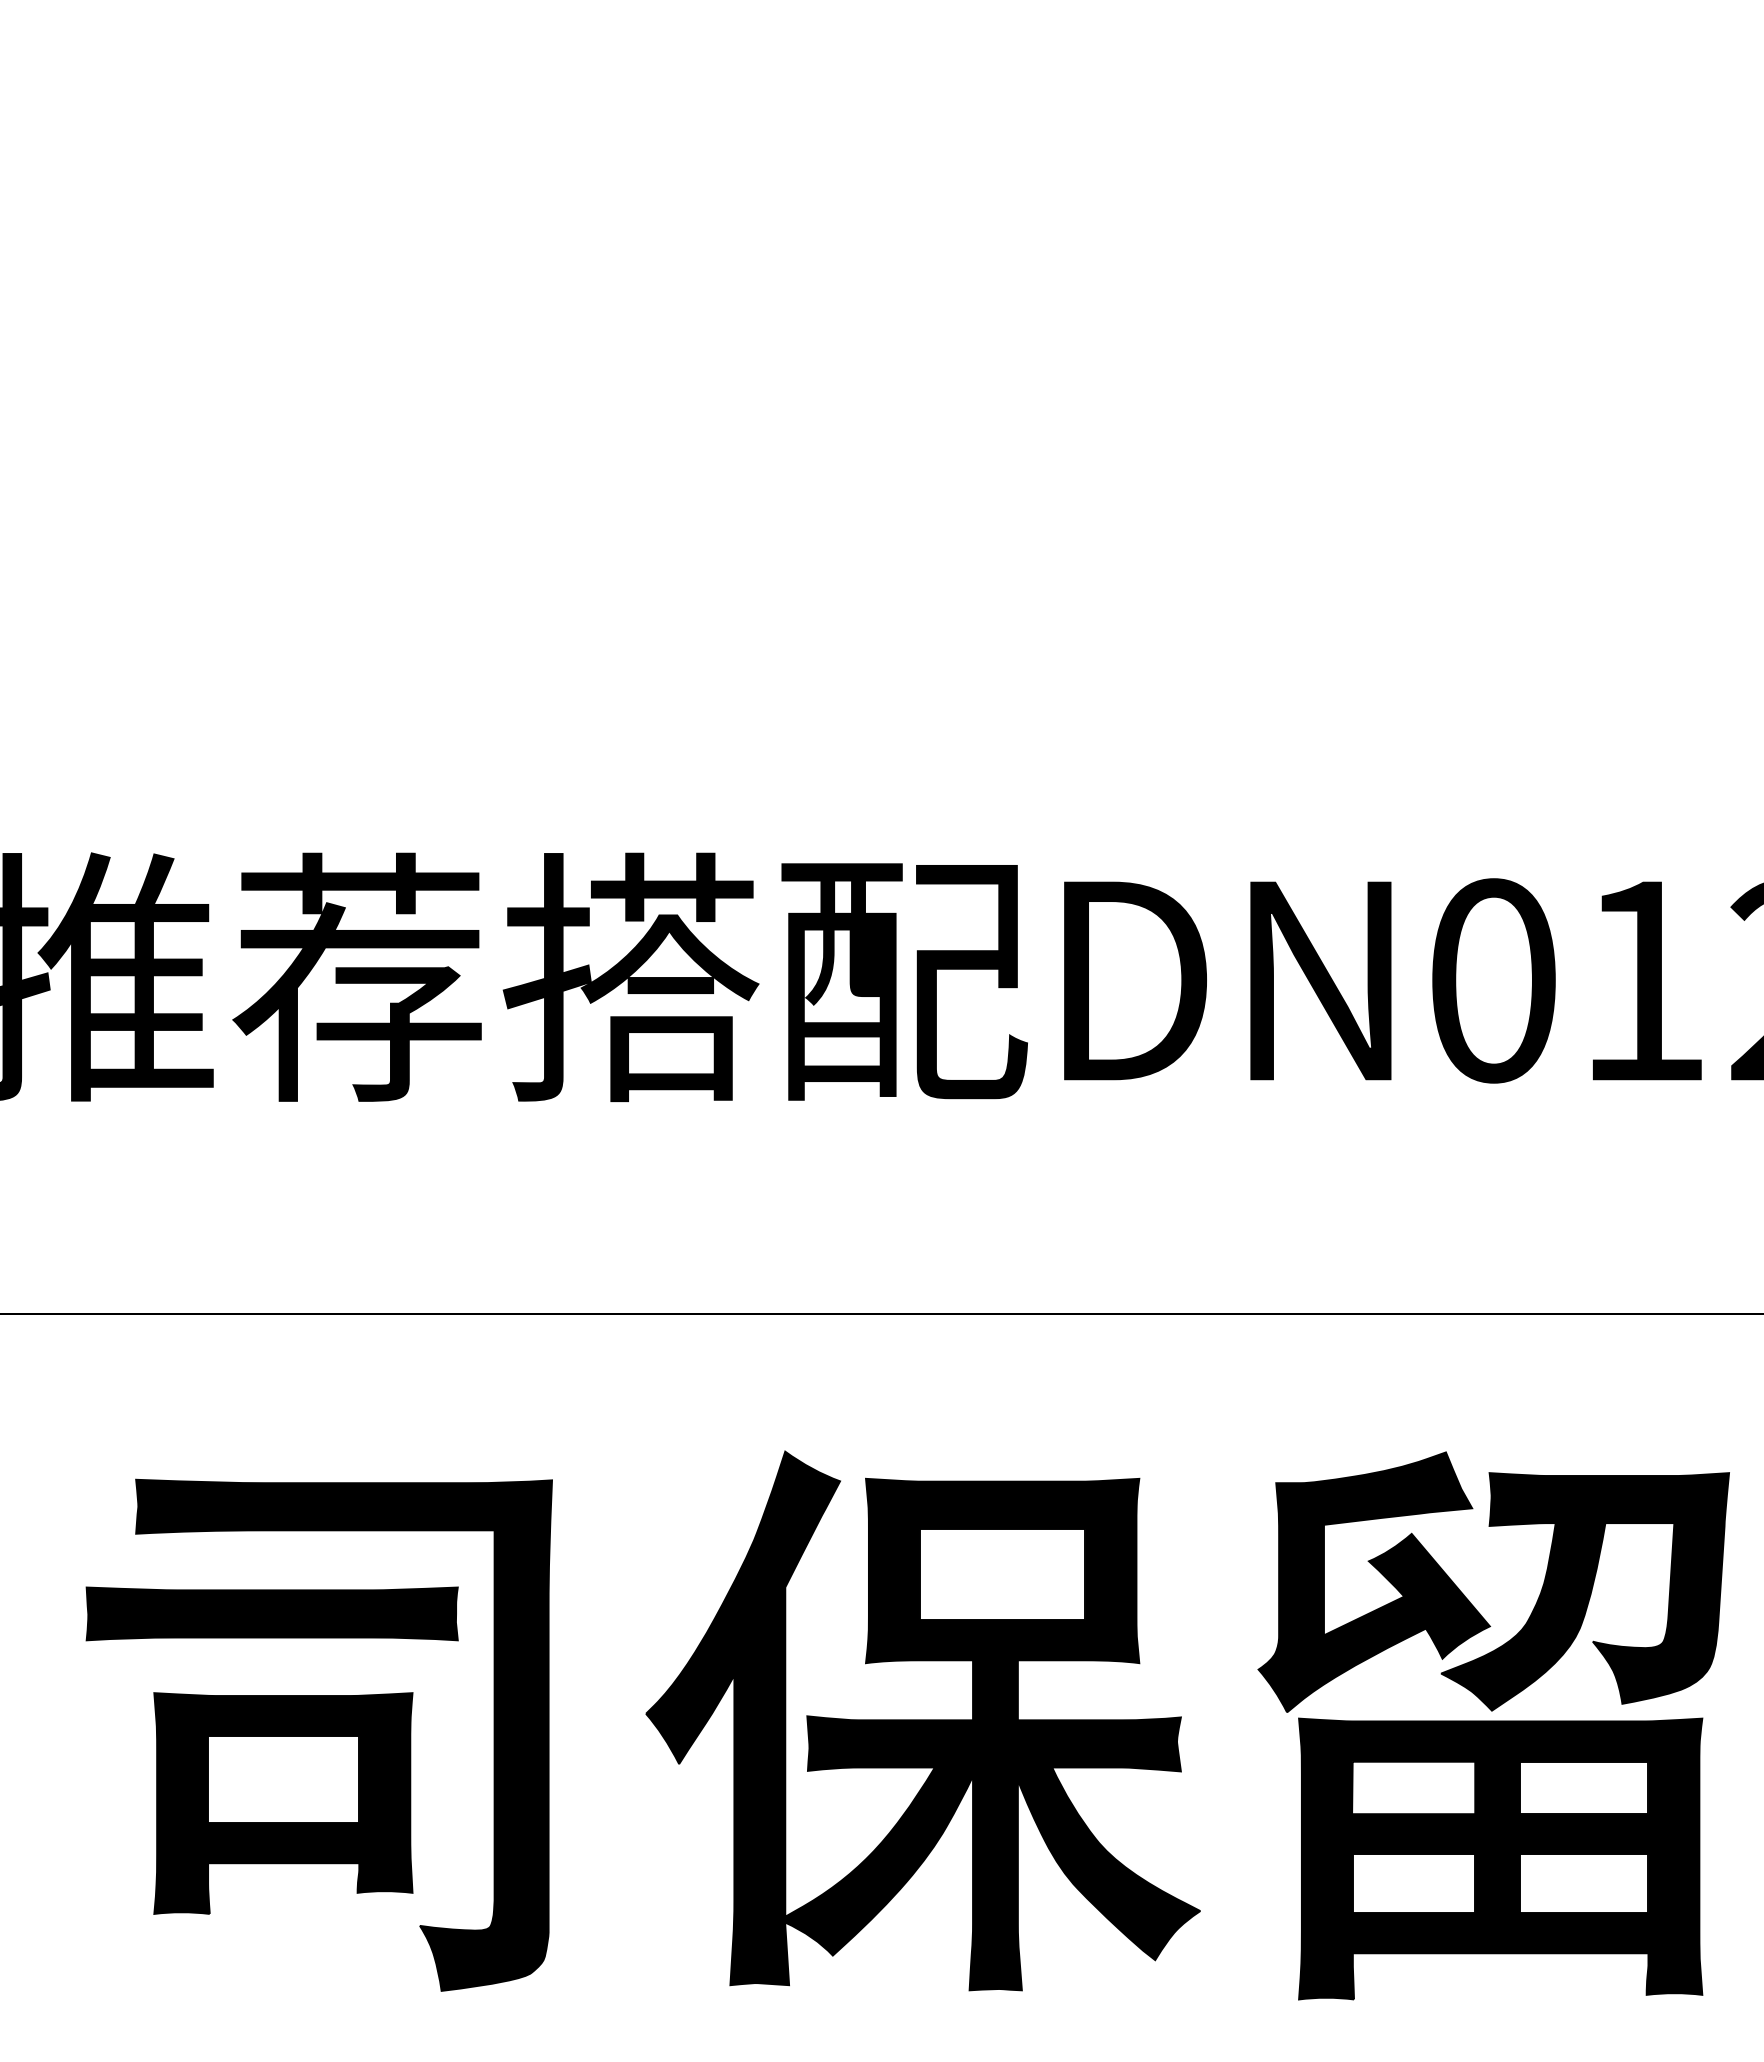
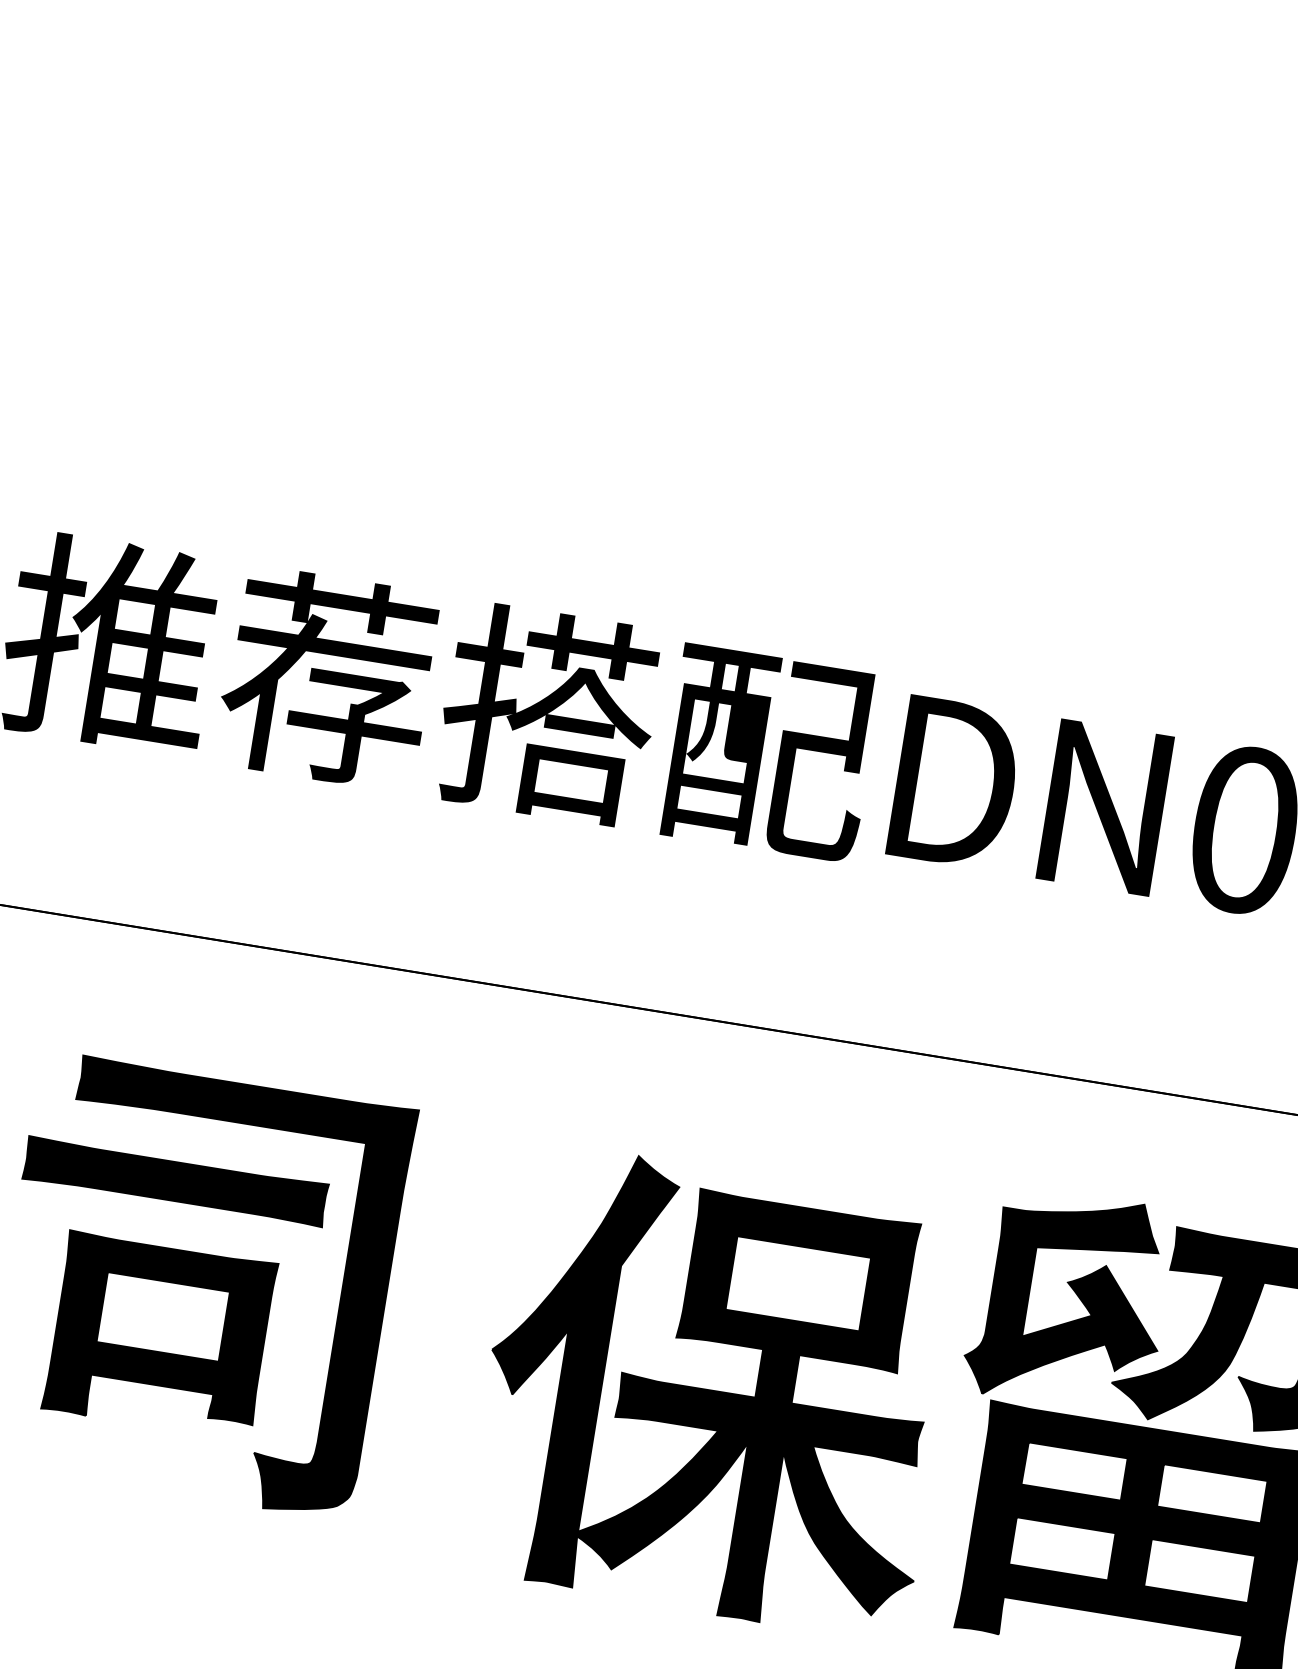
part: (922, 1720) -> (714, 1391), moved

